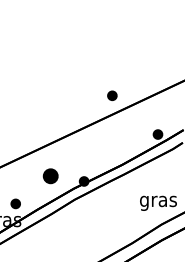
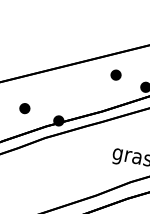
part: (112, 95) -> (116, 74), moved
part: (50, 176) -> (24, 108), size x0.62

